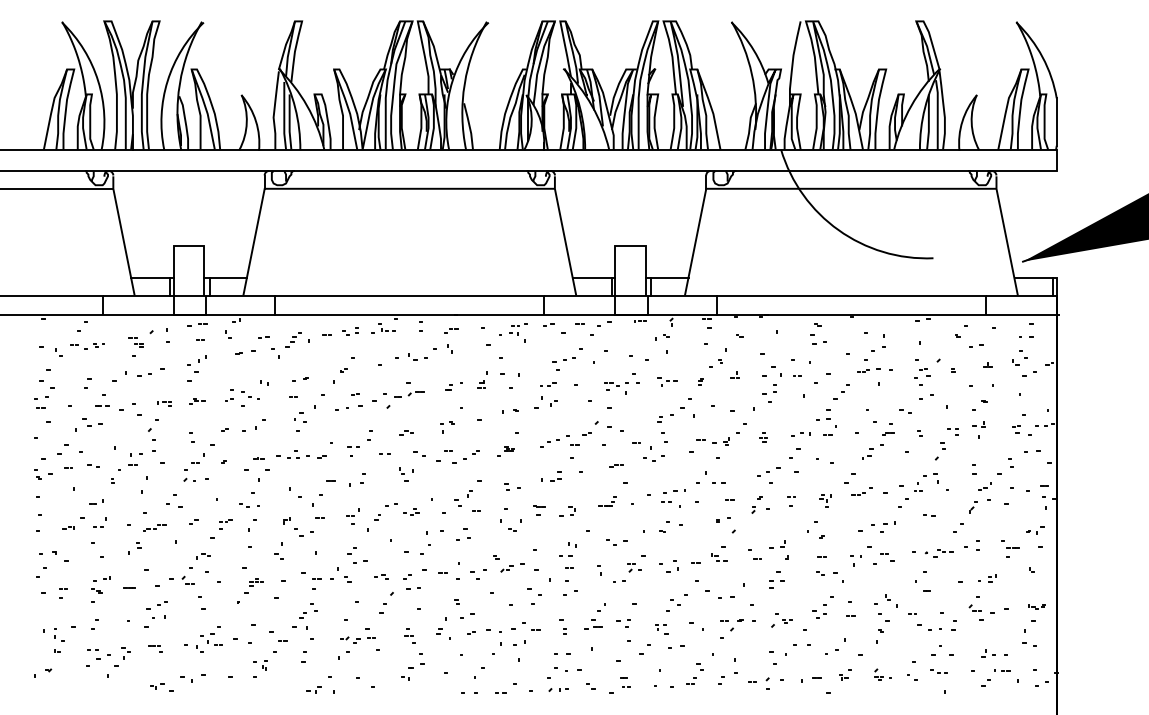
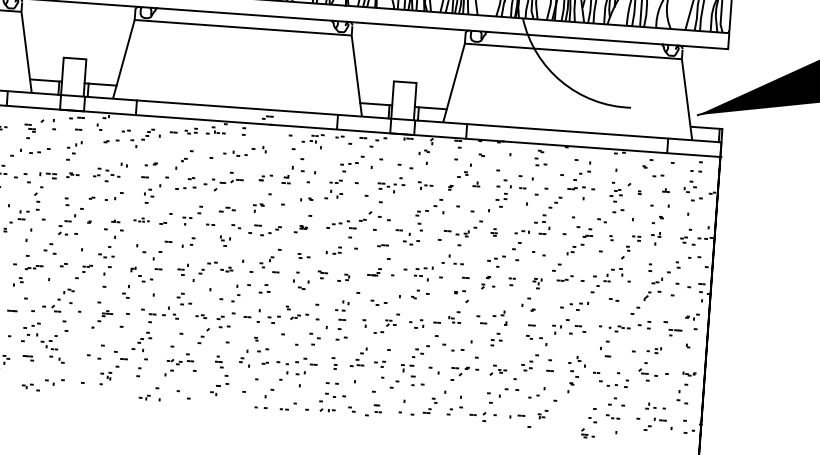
part: (451, 330) -> (268, 117), moved
part: (482, 379) -> (287, 174), size x1.4
part: (164, 403) -> (48, 175), size x1.6
part: (406, 432) -> (227, 209), size x1.6
part: (292, 454) -> (141, 220), size x0.6
part: (1010, 544) -> (673, 325), size x1.4
part: (661, 629) -> (407, 370), size x1.6
part: (211, 635) -> (49, 342), moved
part: (882, 674) -> (587, 433), moved

